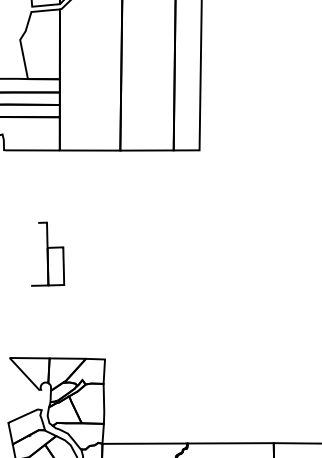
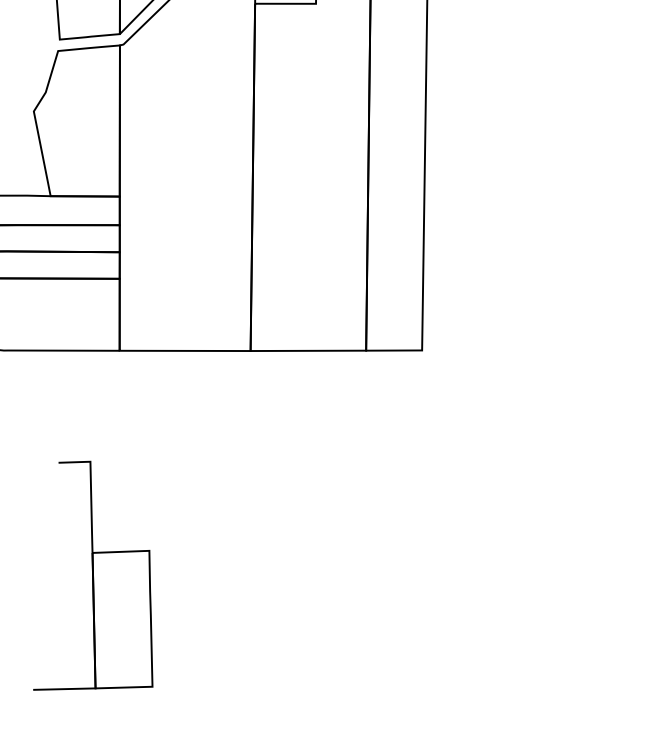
part: (47, 253) -> (92, 573), size x1.67

